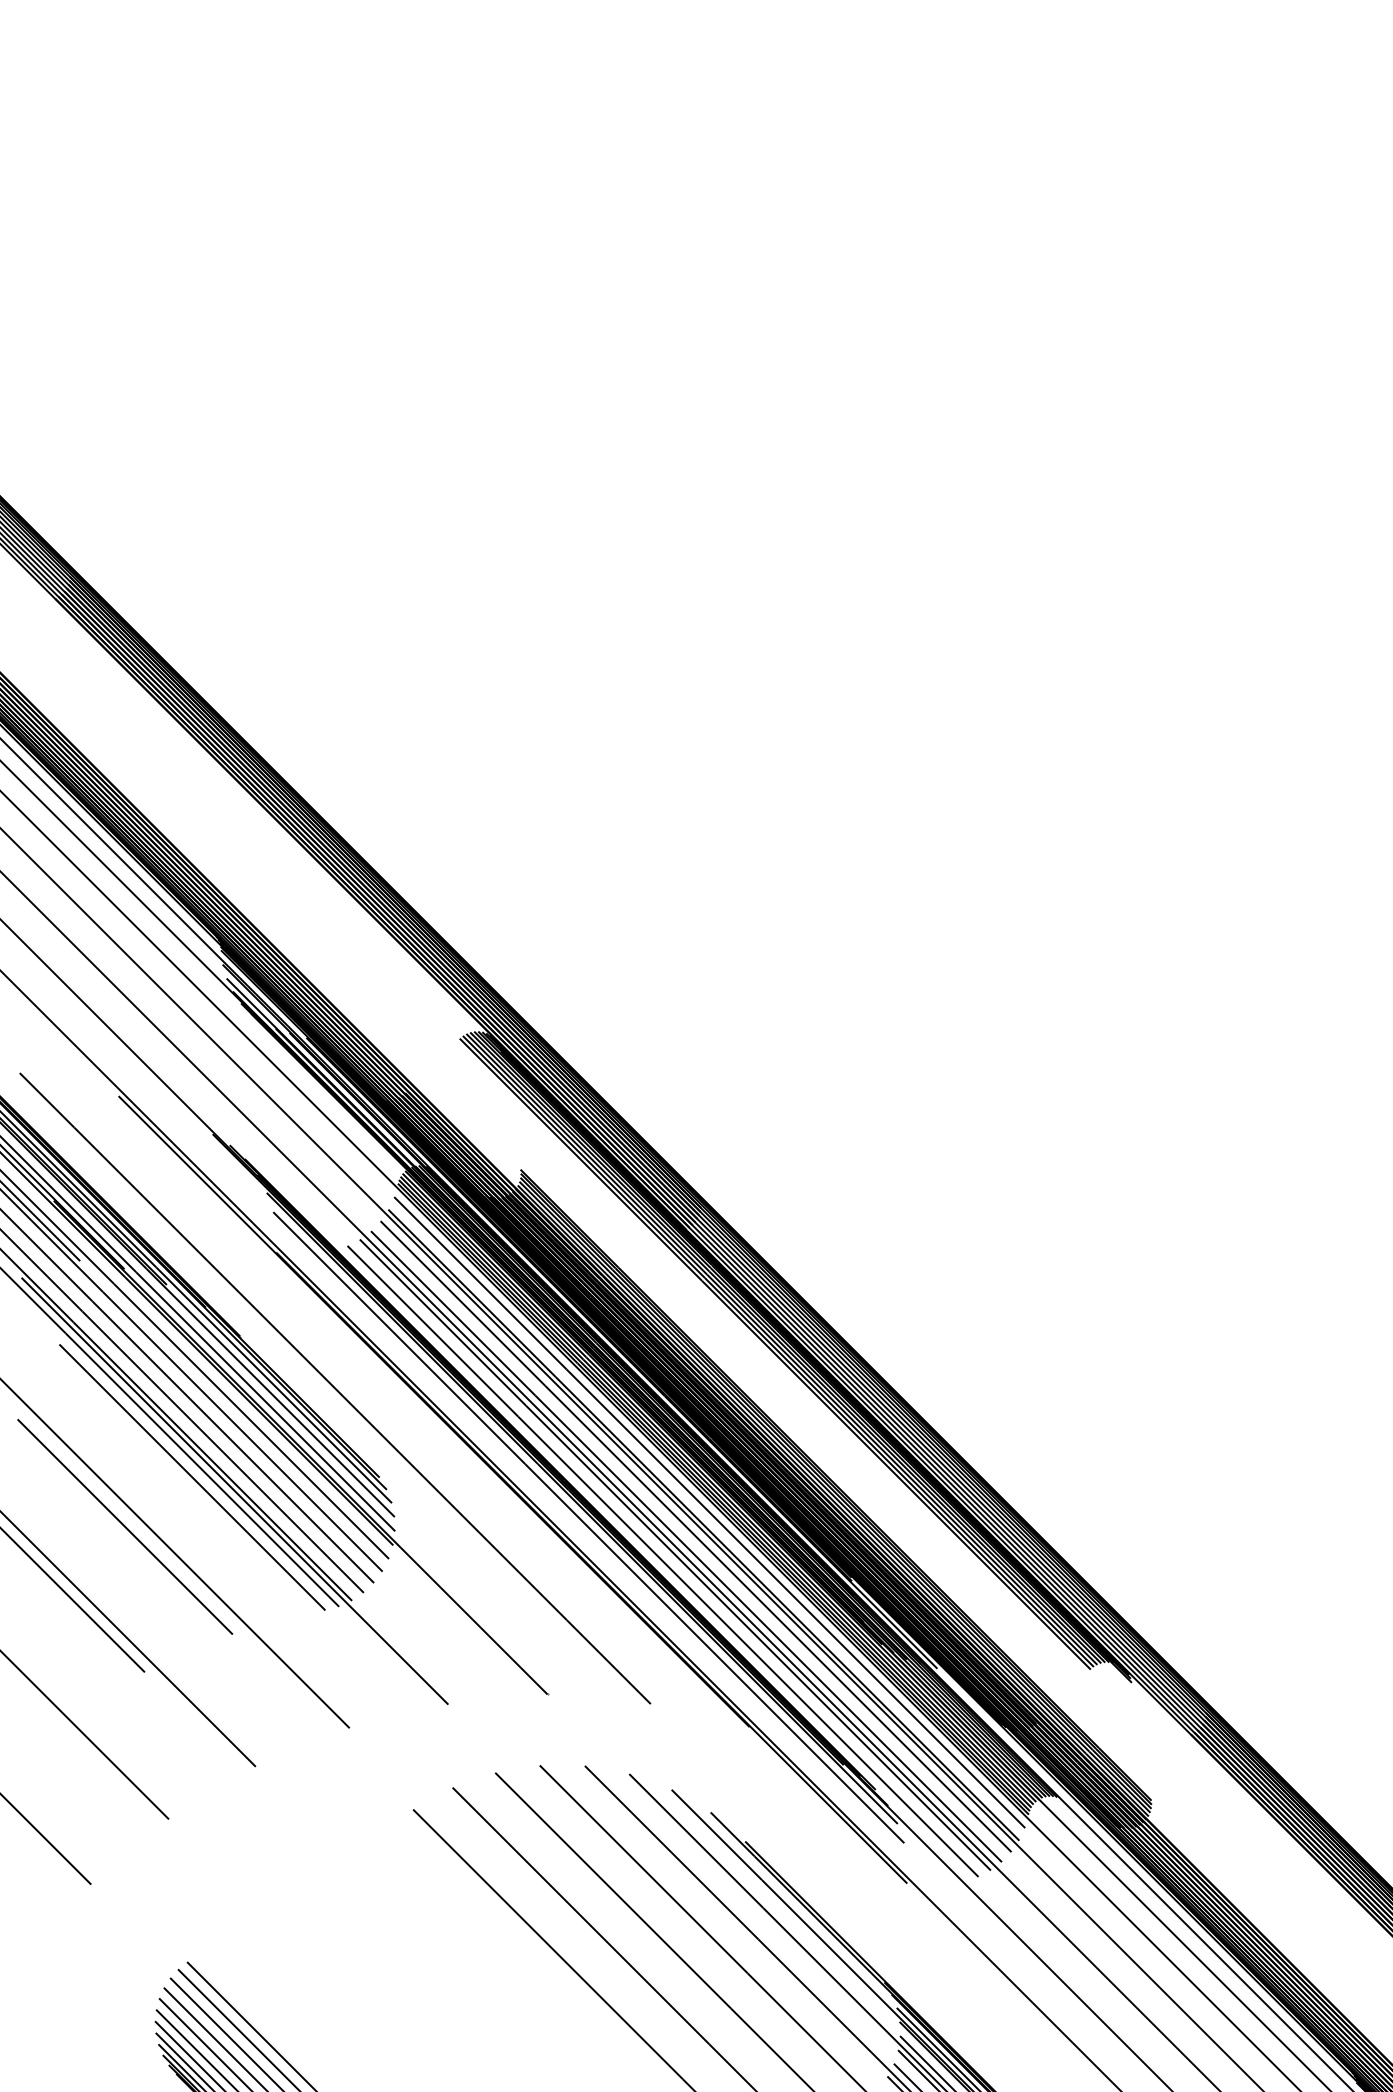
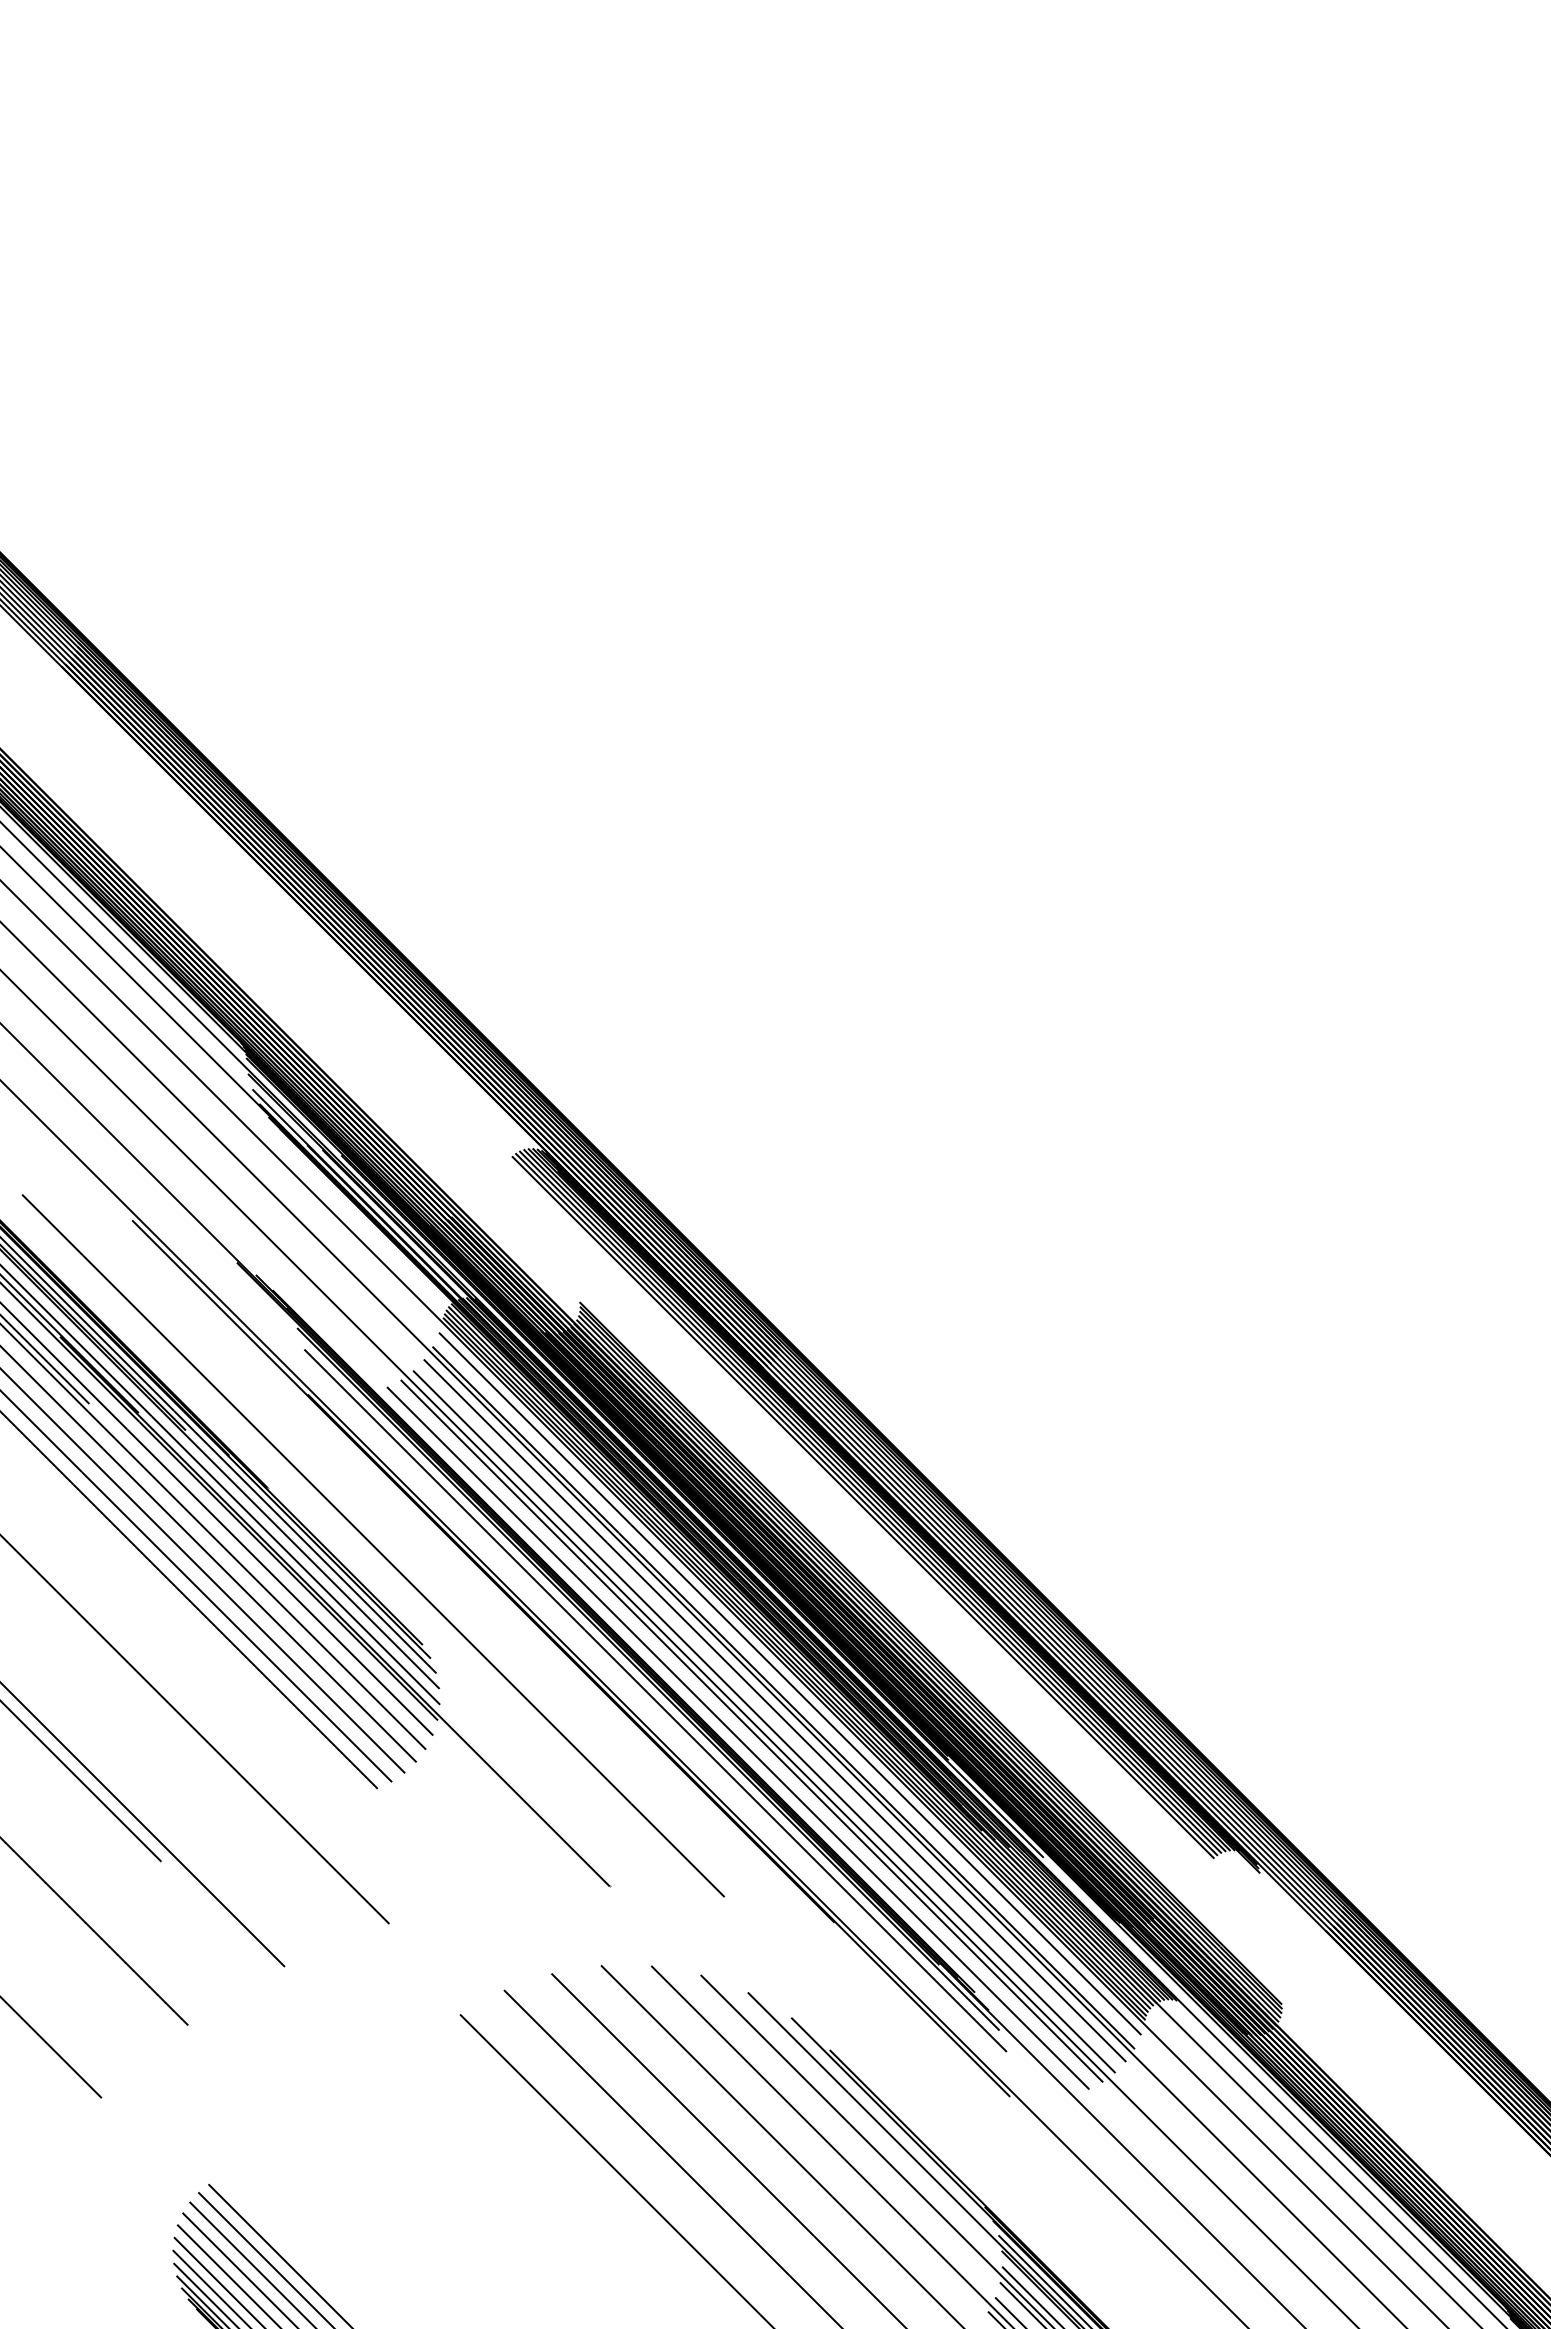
line: (192, 1477) -> (214, 1644), removed
line: (234, 1490) -> (261, 1659), removed
line: (125, 1526) -> (139, 1699), removed

